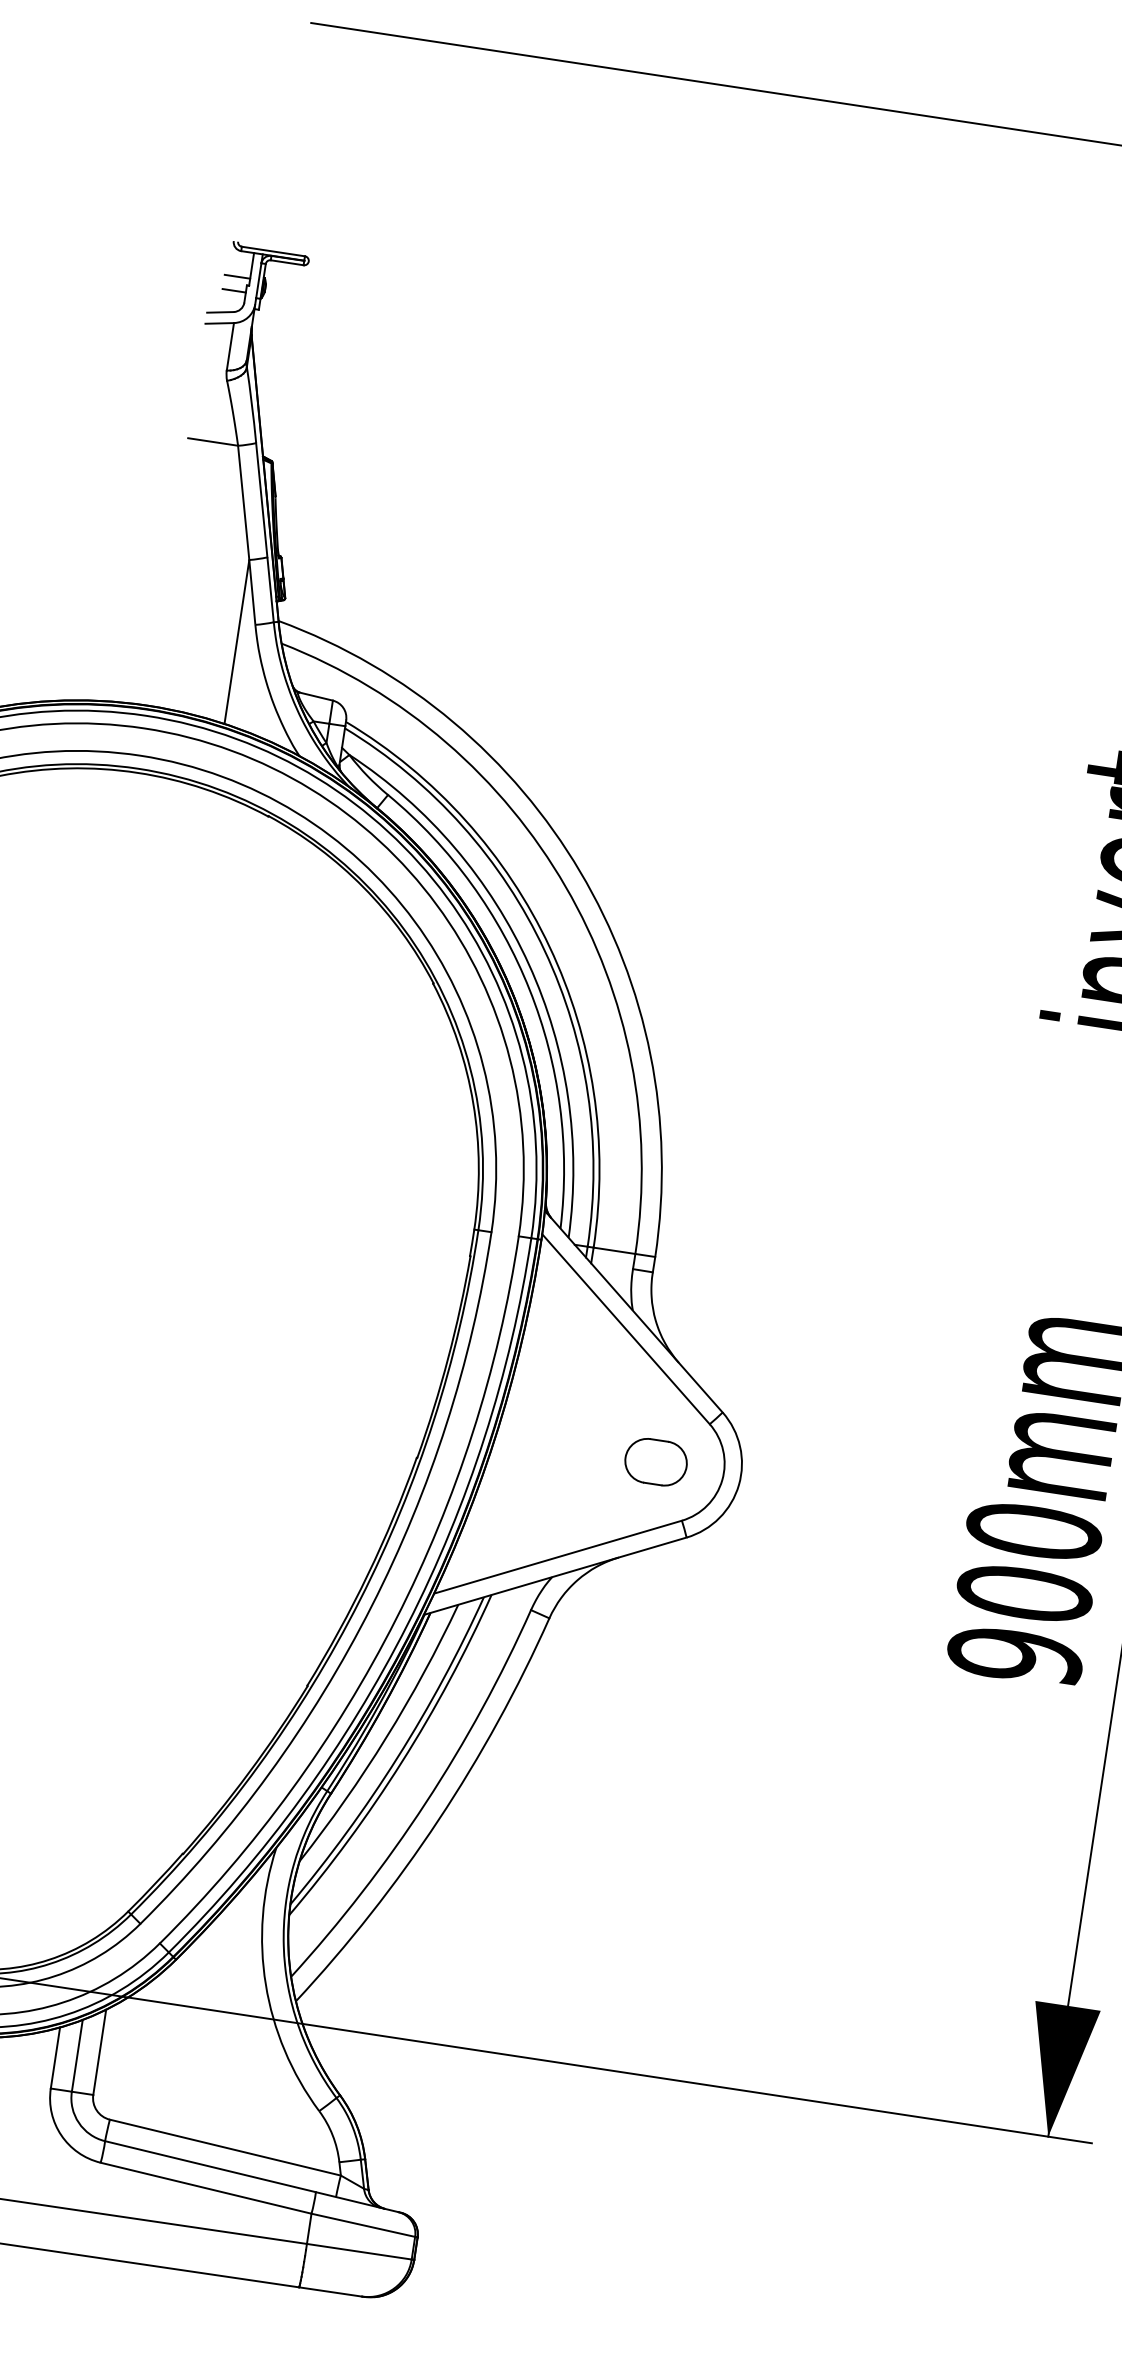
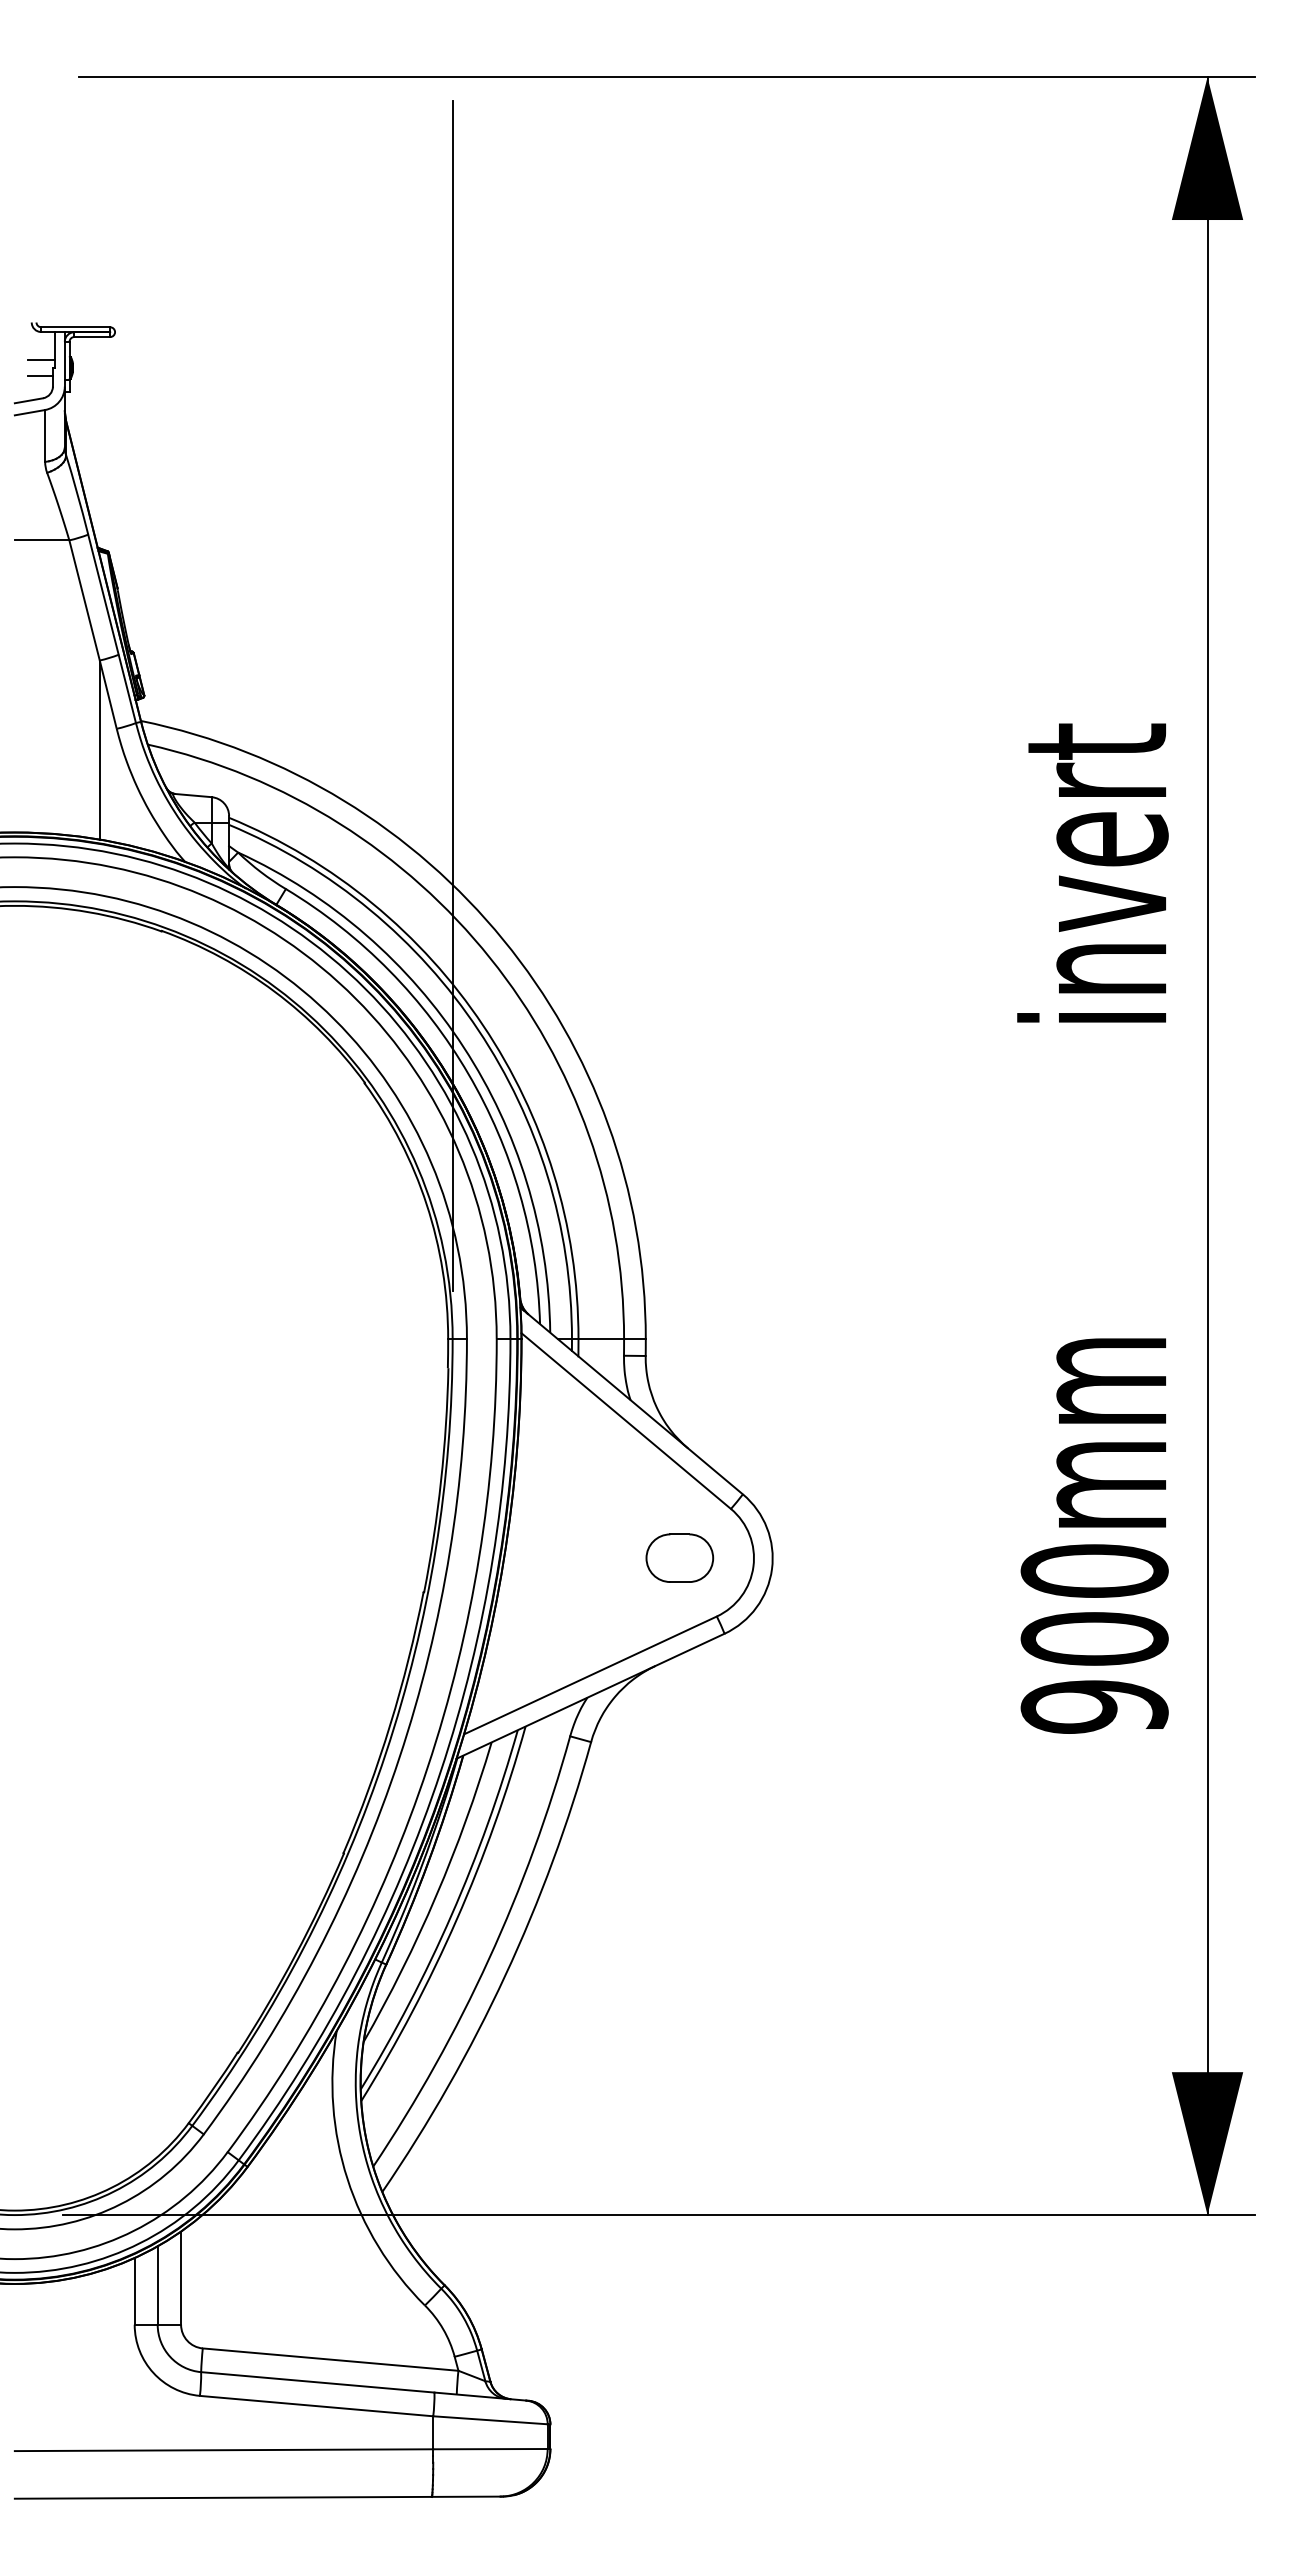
line: (567, 640) -> (452, 695), added

